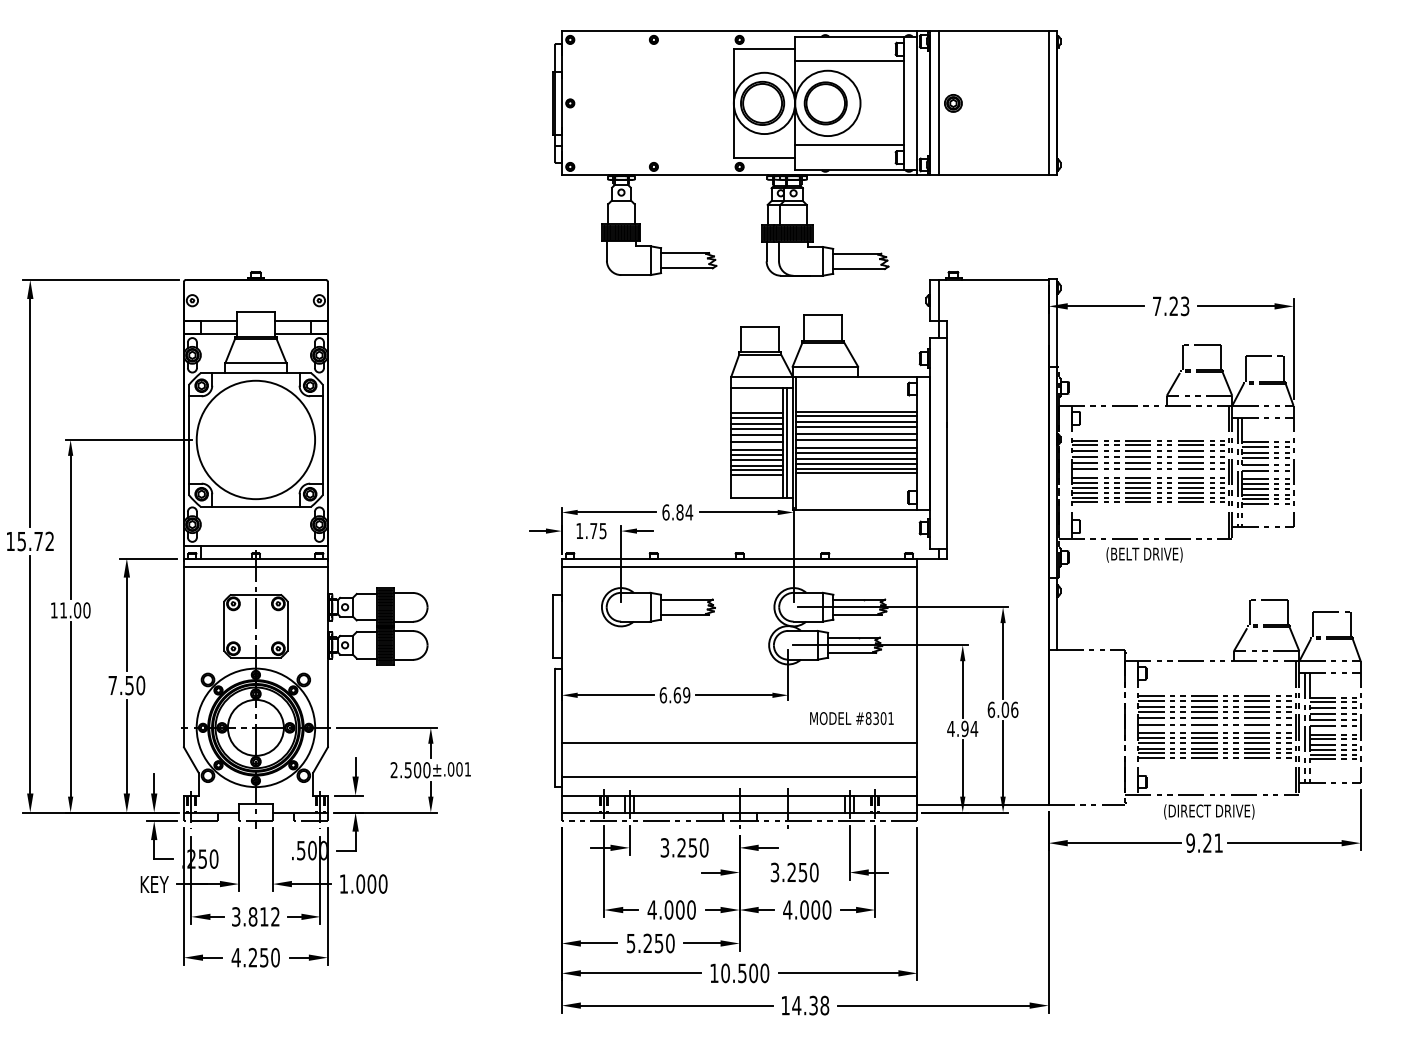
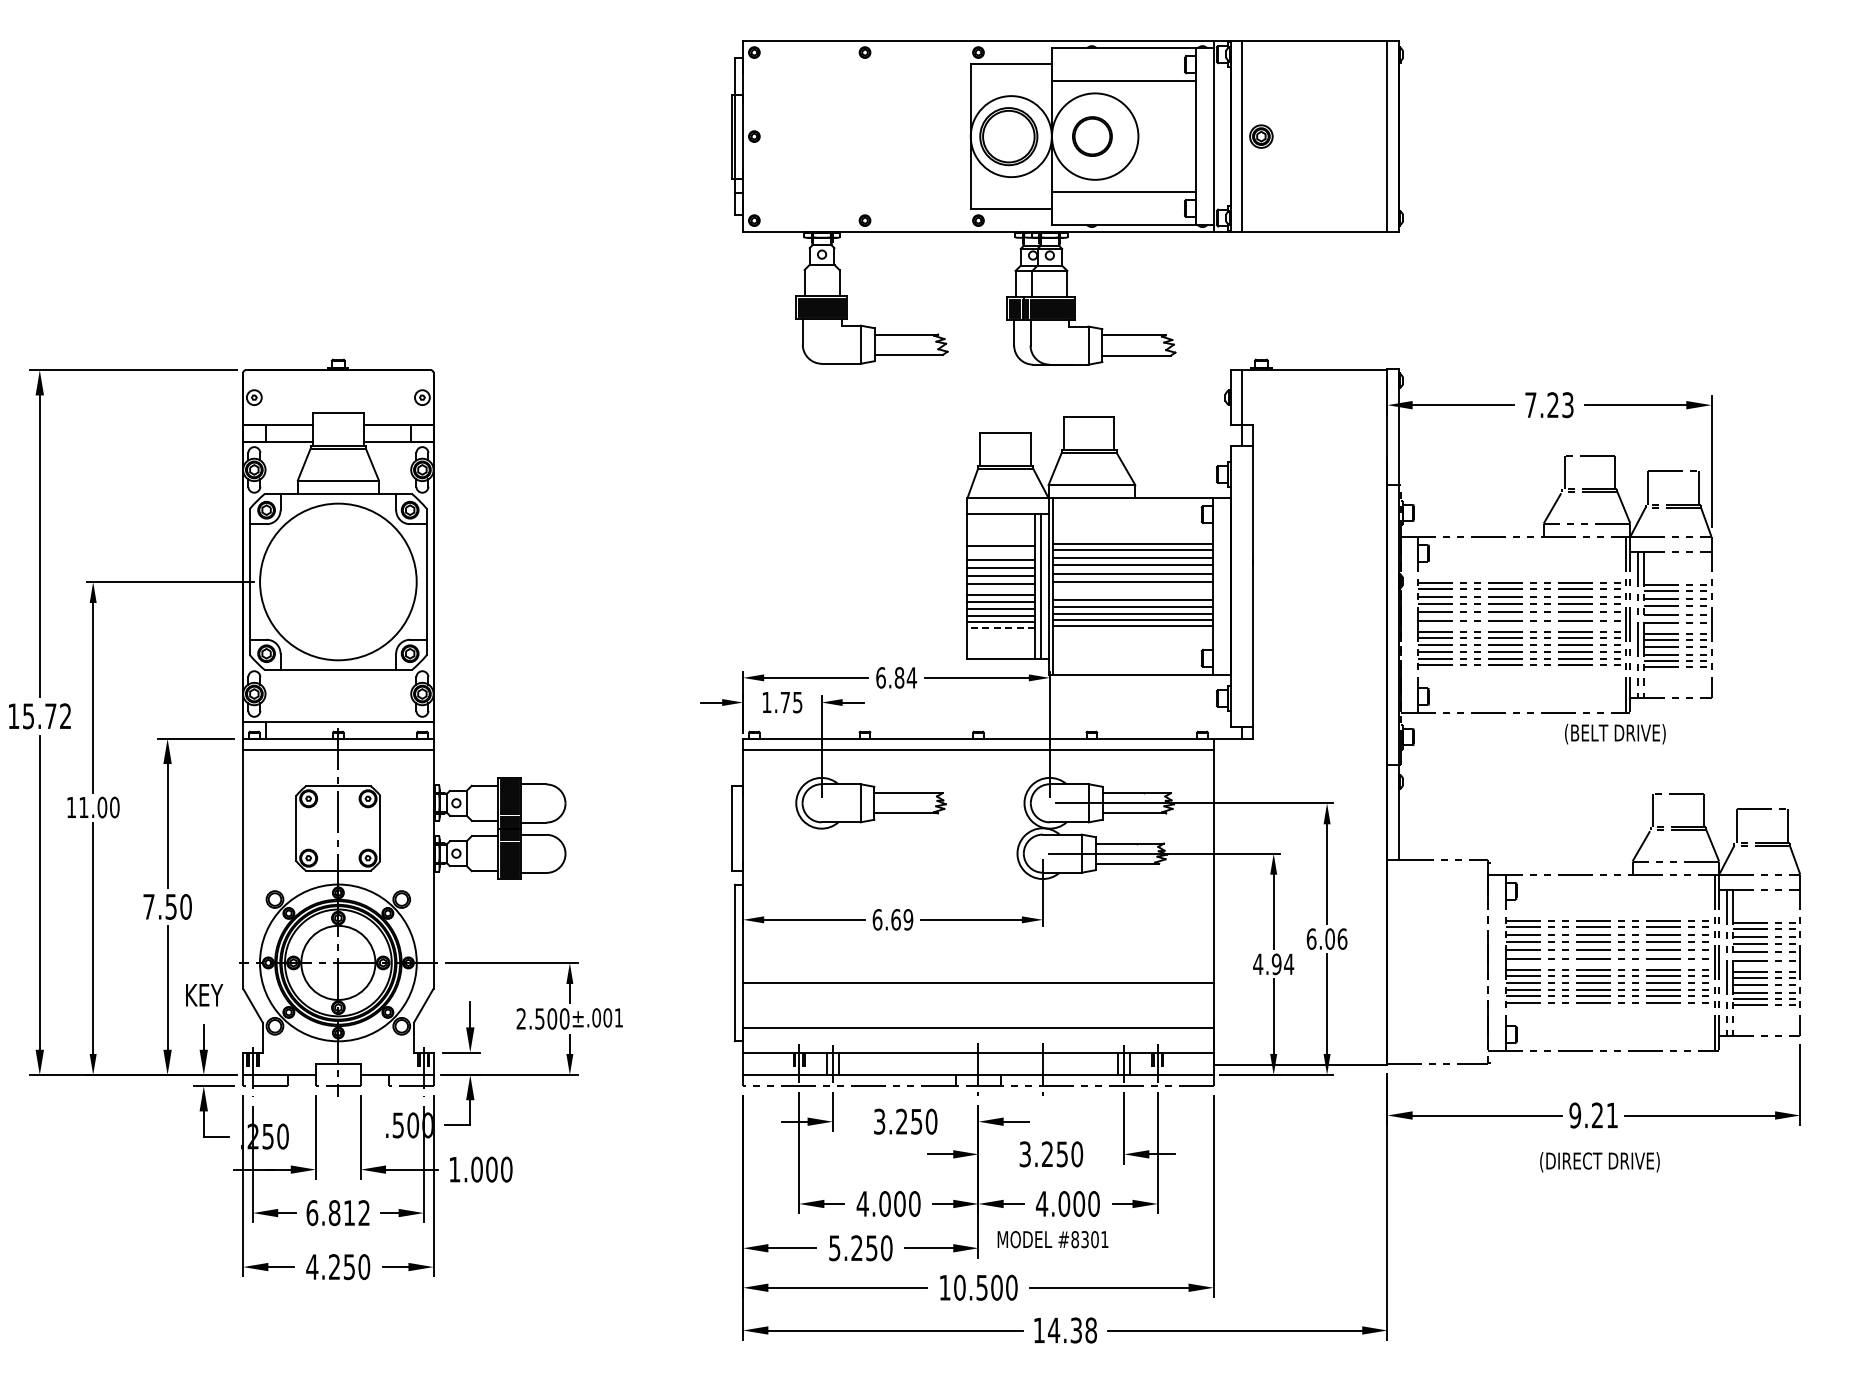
part: (825, 103) -> (1092, 136), size x0.7
line: (757, 417) -> (1001, 552), removed
line: (856, 448) -> (1133, 593), removed
line: (757, 475) -> (1001, 628), solid -> dashed
text: (1144, 555) -> (1615, 734), moved
text: (851, 718) -> (1052, 1239), moved
text: (1208, 812) -> (1599, 1162), moved
text: (154, 884) -> (204, 995), moved
text: (236, 917) -> (312, 1213), 3.812 -> 6.812

